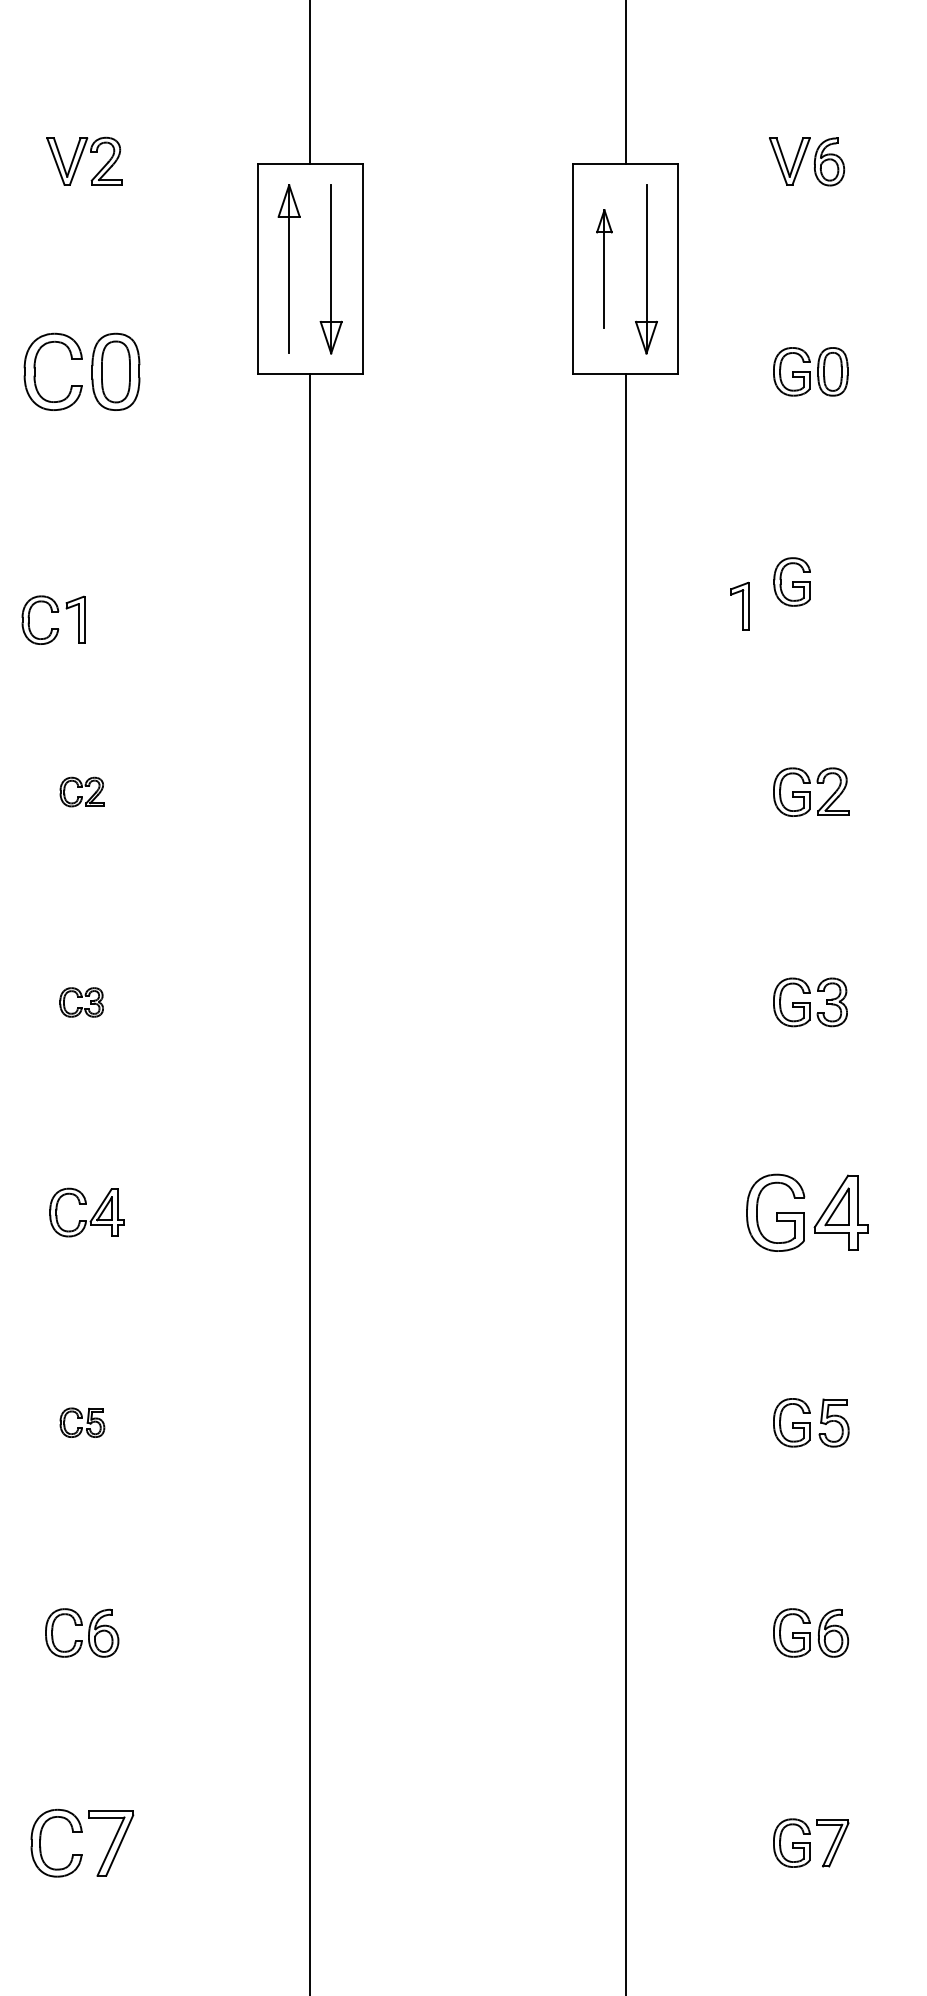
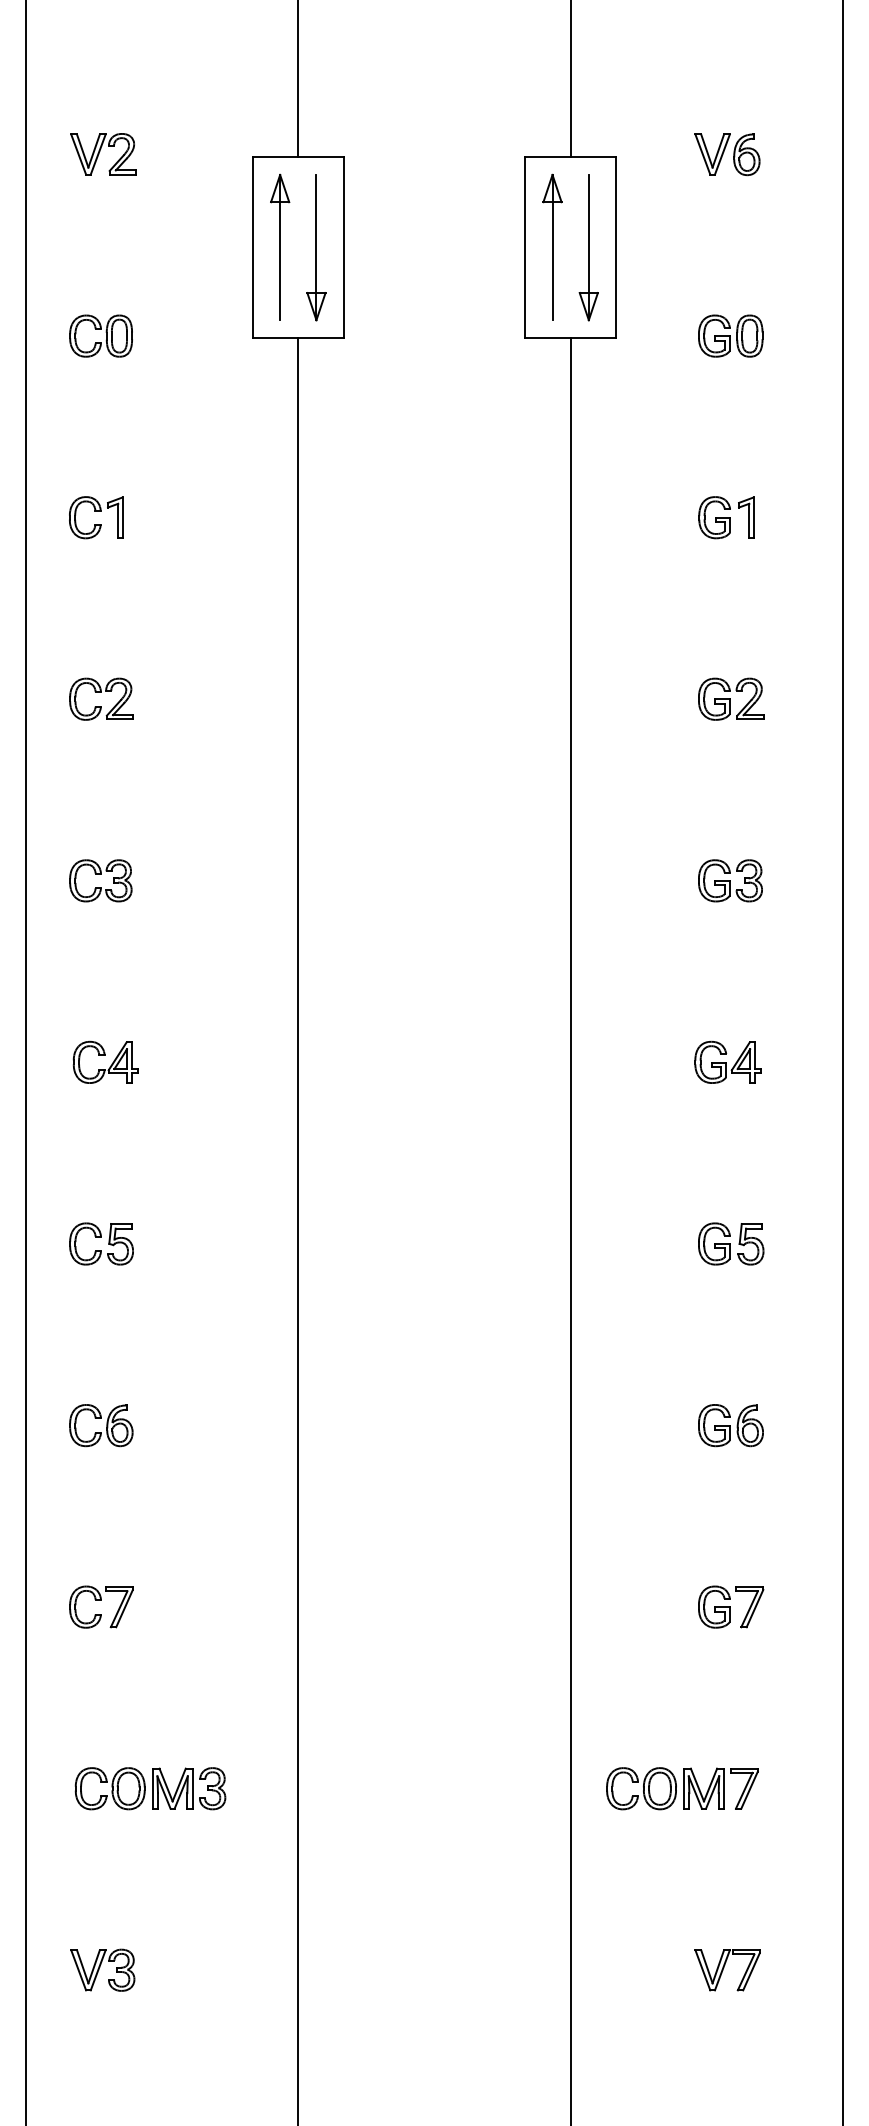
part: (604, 268) -> (552, 246), size x1.43
part: (81, 371) -> (100, 335), size x0.62
part: (739, 606) -> (746, 517), moved
part: (53, 619) -> (96, 517), moved
part: (82, 791) -> (101, 698), size x1.67
part: (81, 1002) -> (100, 880), size x1.67
part: (807, 1211) -> (727, 1061), size x0.62
part: (82, 1422) -> (101, 1243), size x1.67
part: (82, 1842) -> (101, 1606), size x0.71

